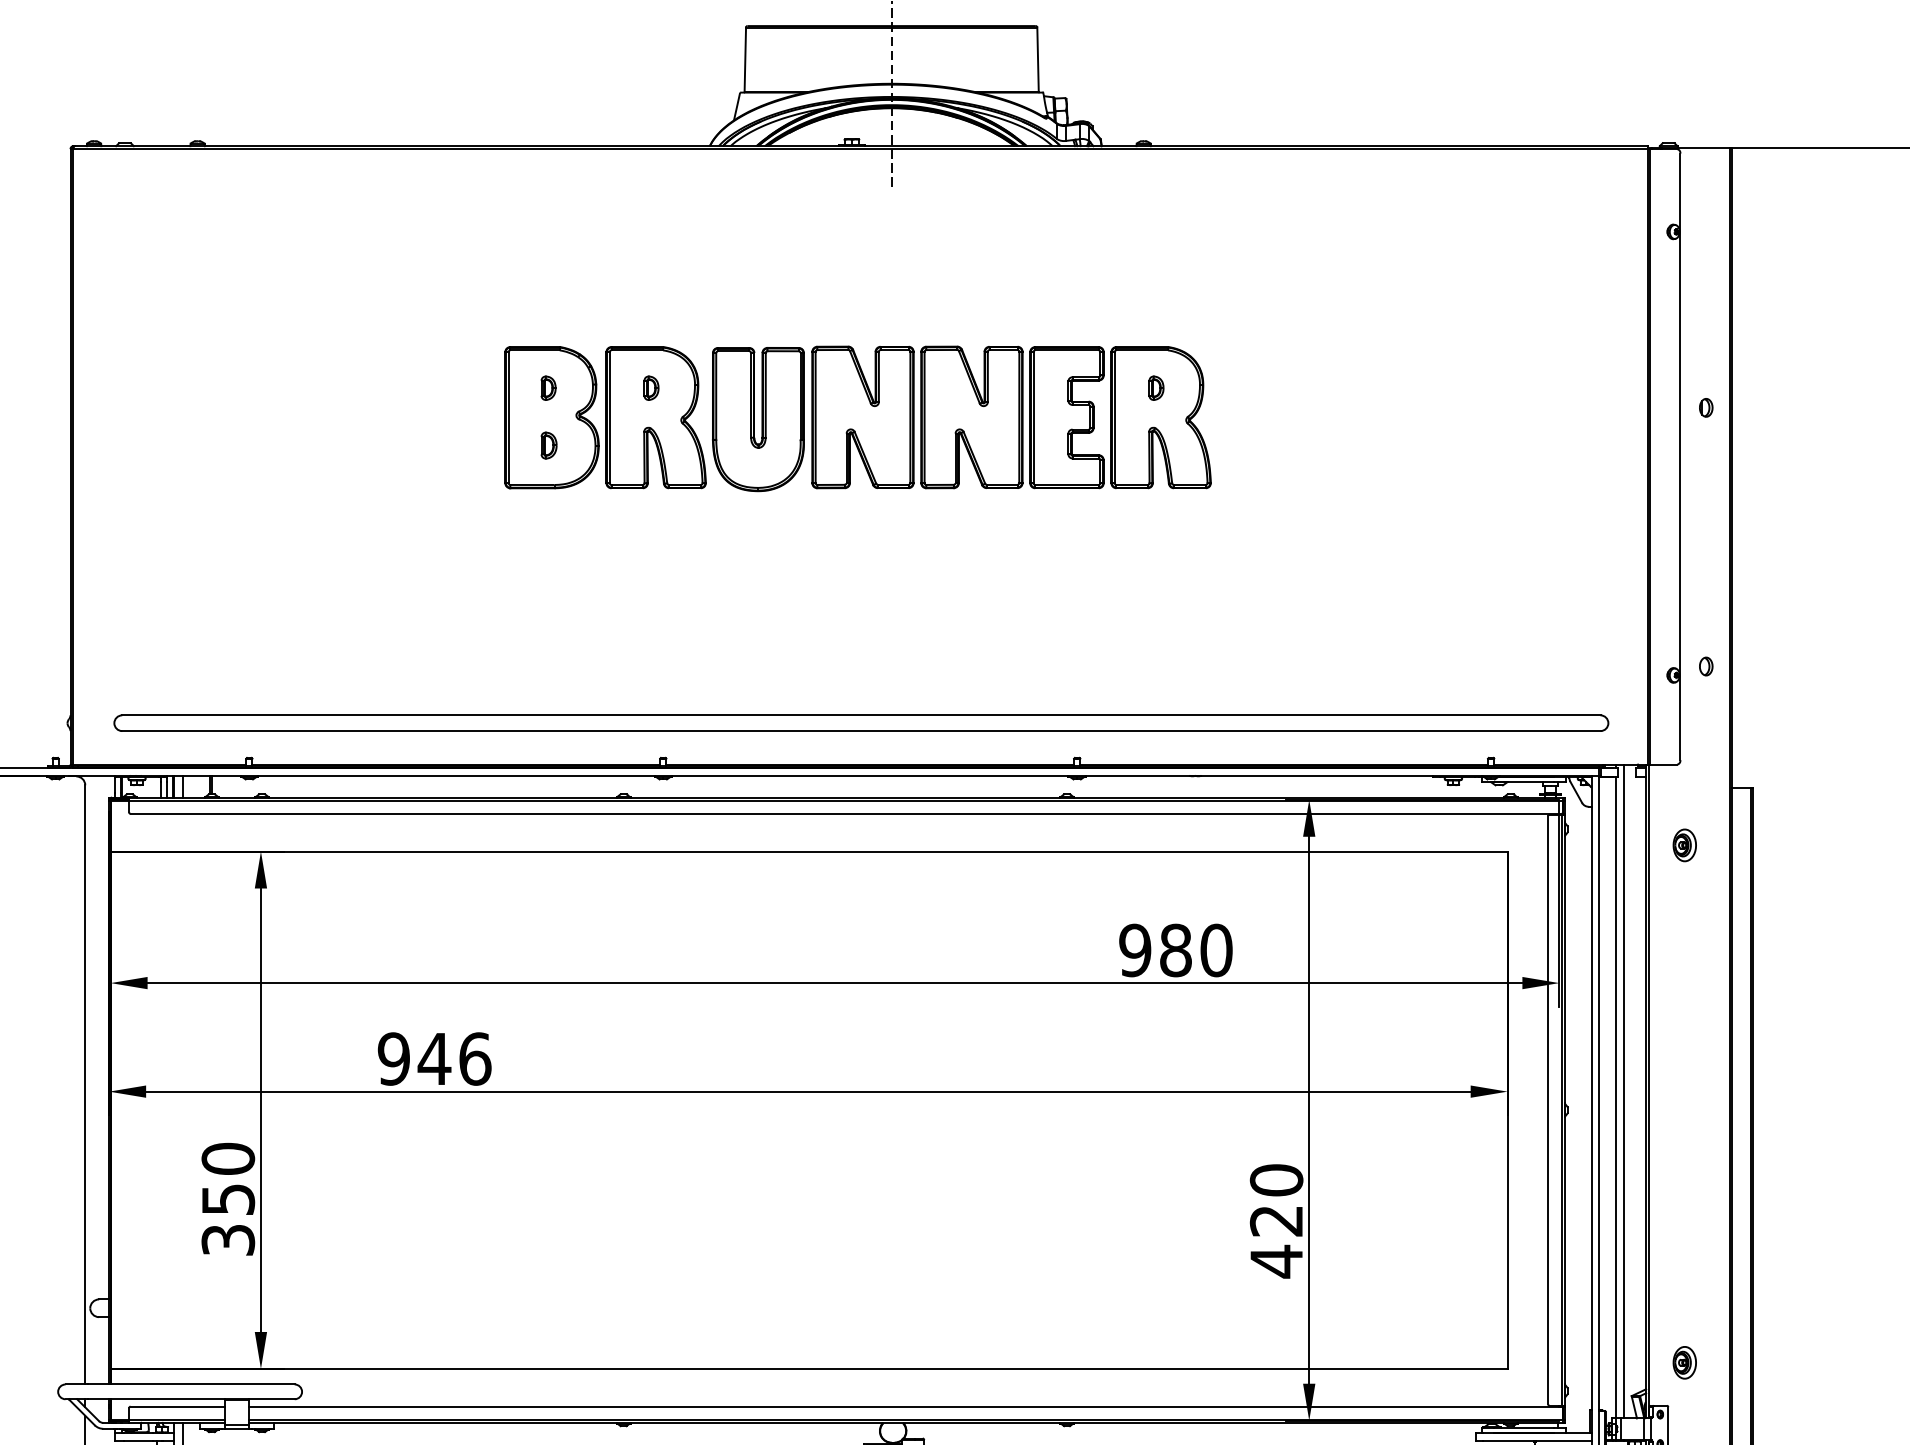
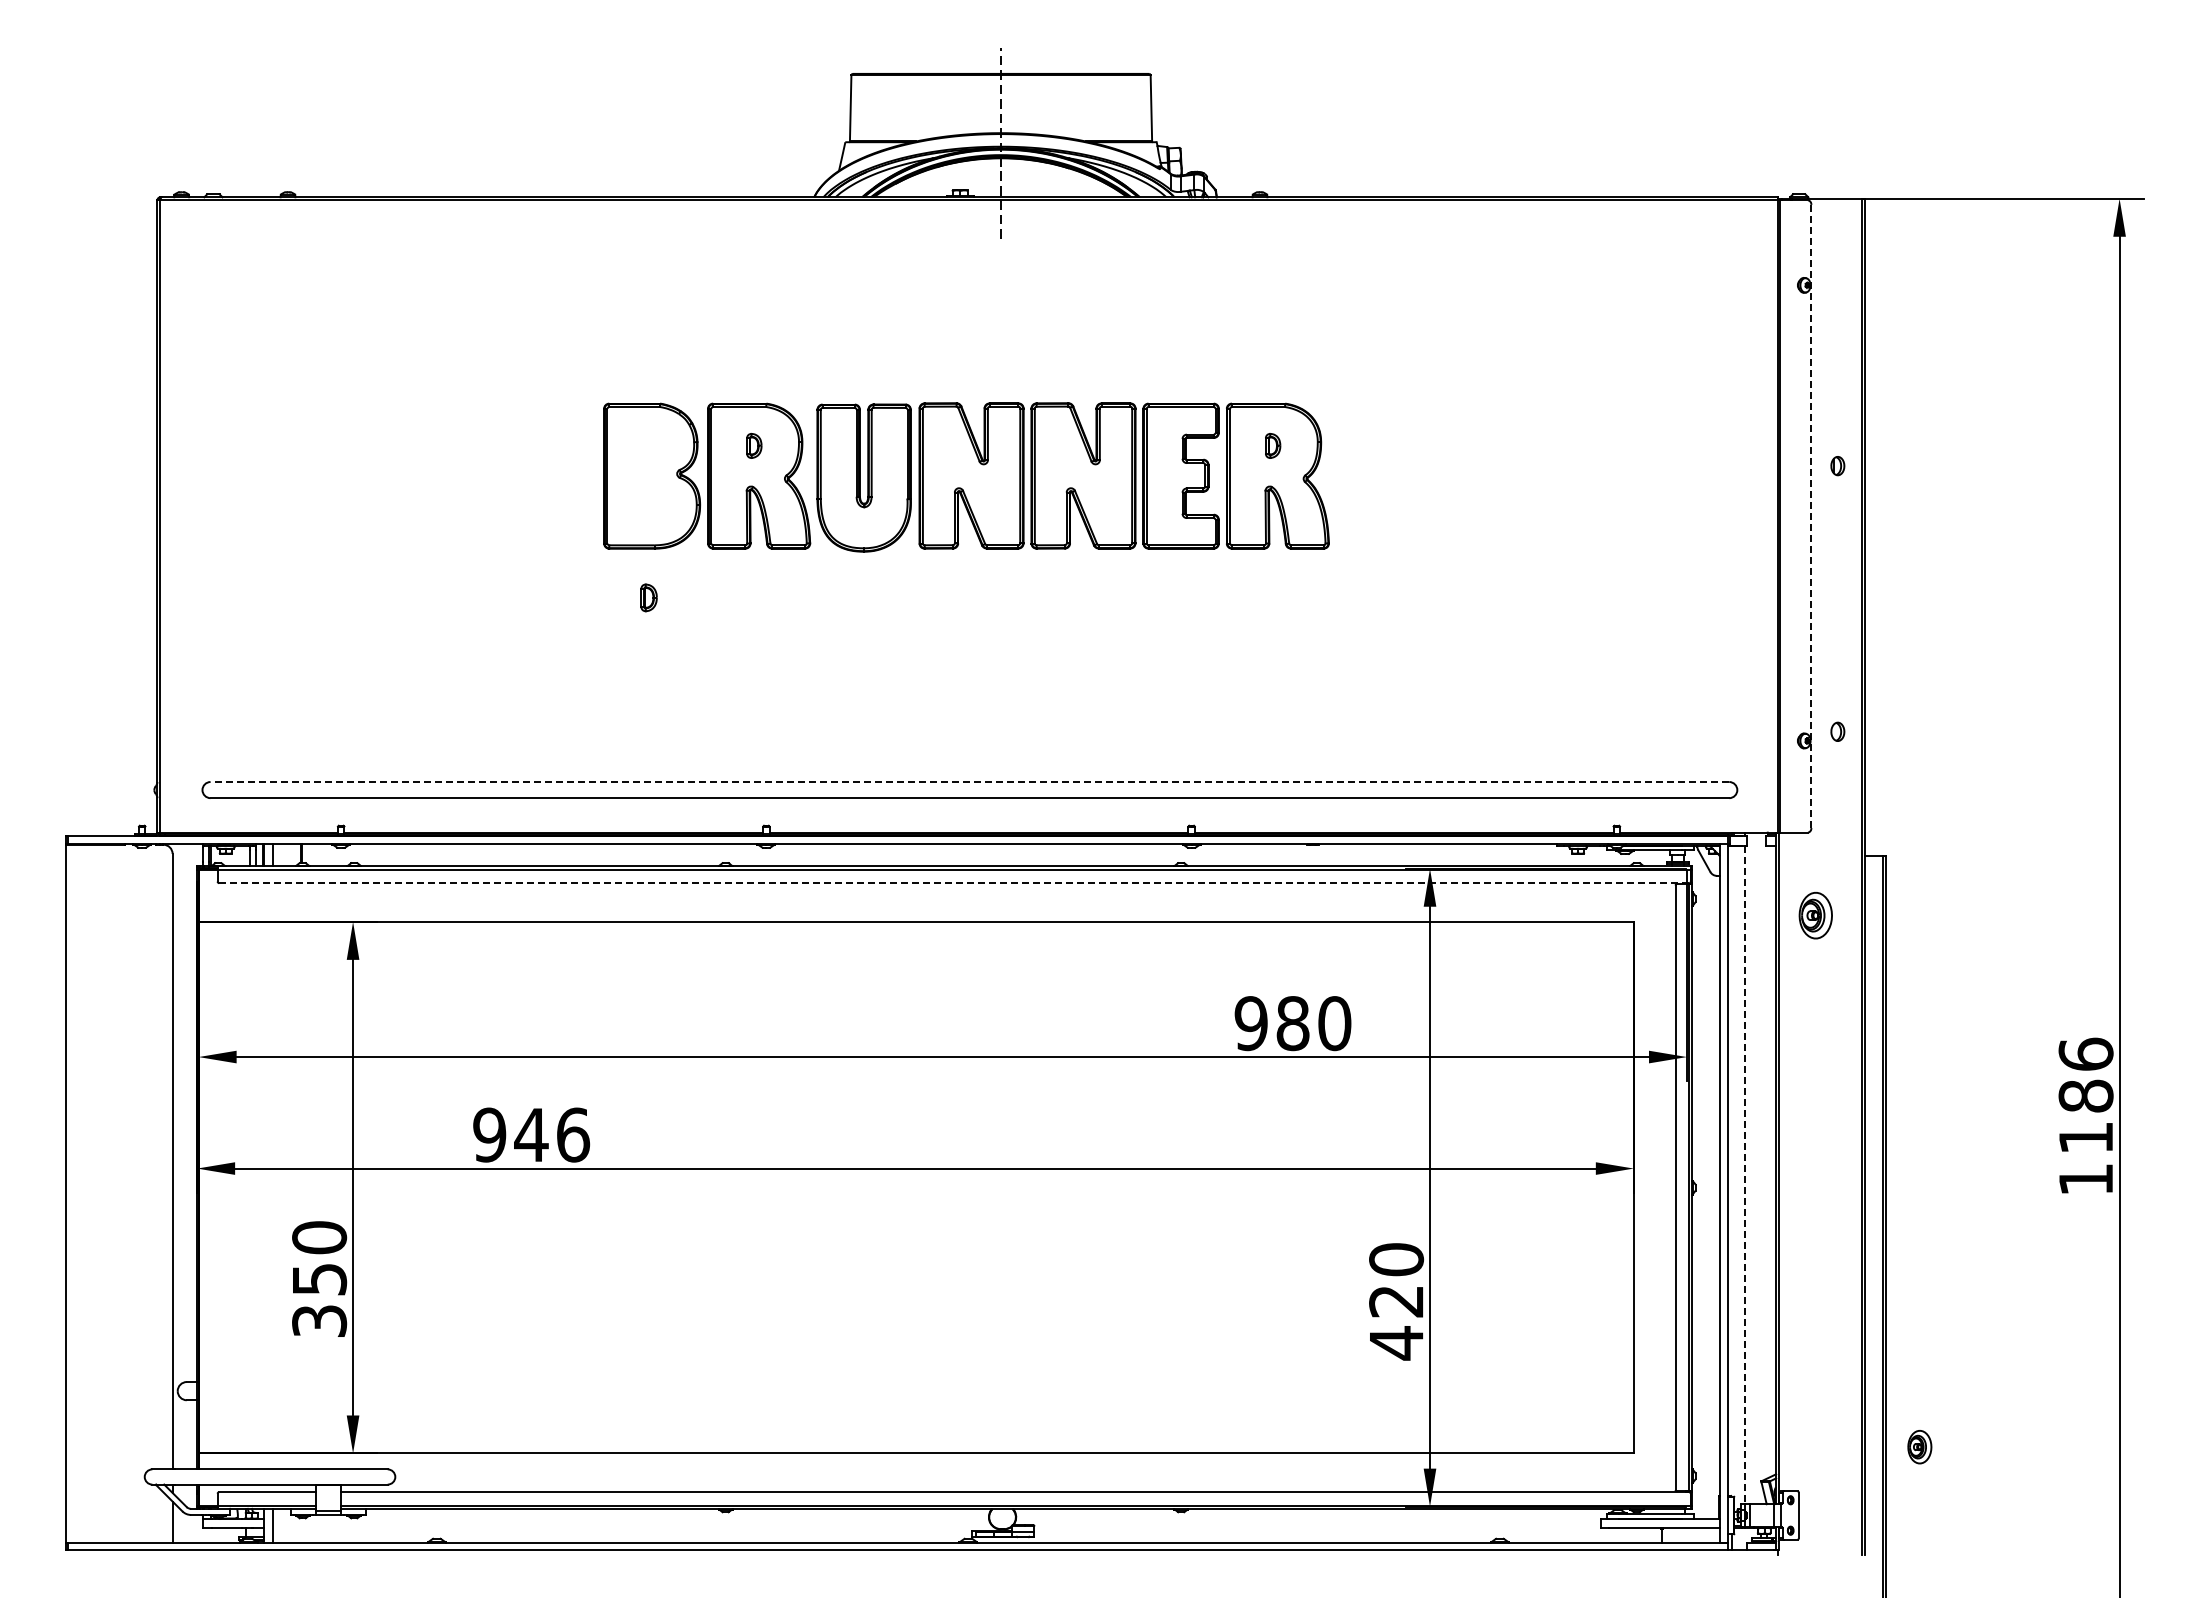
part: (548, 387) -> (648, 445), removed
part: (548, 445) -> (648, 597), moved
line: (1680, 456) -> (1811, 516), solid -> dashed
line: (860, 715) -> (969, 782), solid -> dashed
line: (846, 814) -> (954, 883), solid -> dashed
part: (1684, 845) -> (1815, 915), size x1.4
line: (1624, 1091) -> (1753, 1168), removed
line: (1615, 1098) -> (1744, 1175), solid -> dashed
part: (1684, 1363) -> (1919, 1447), moved

